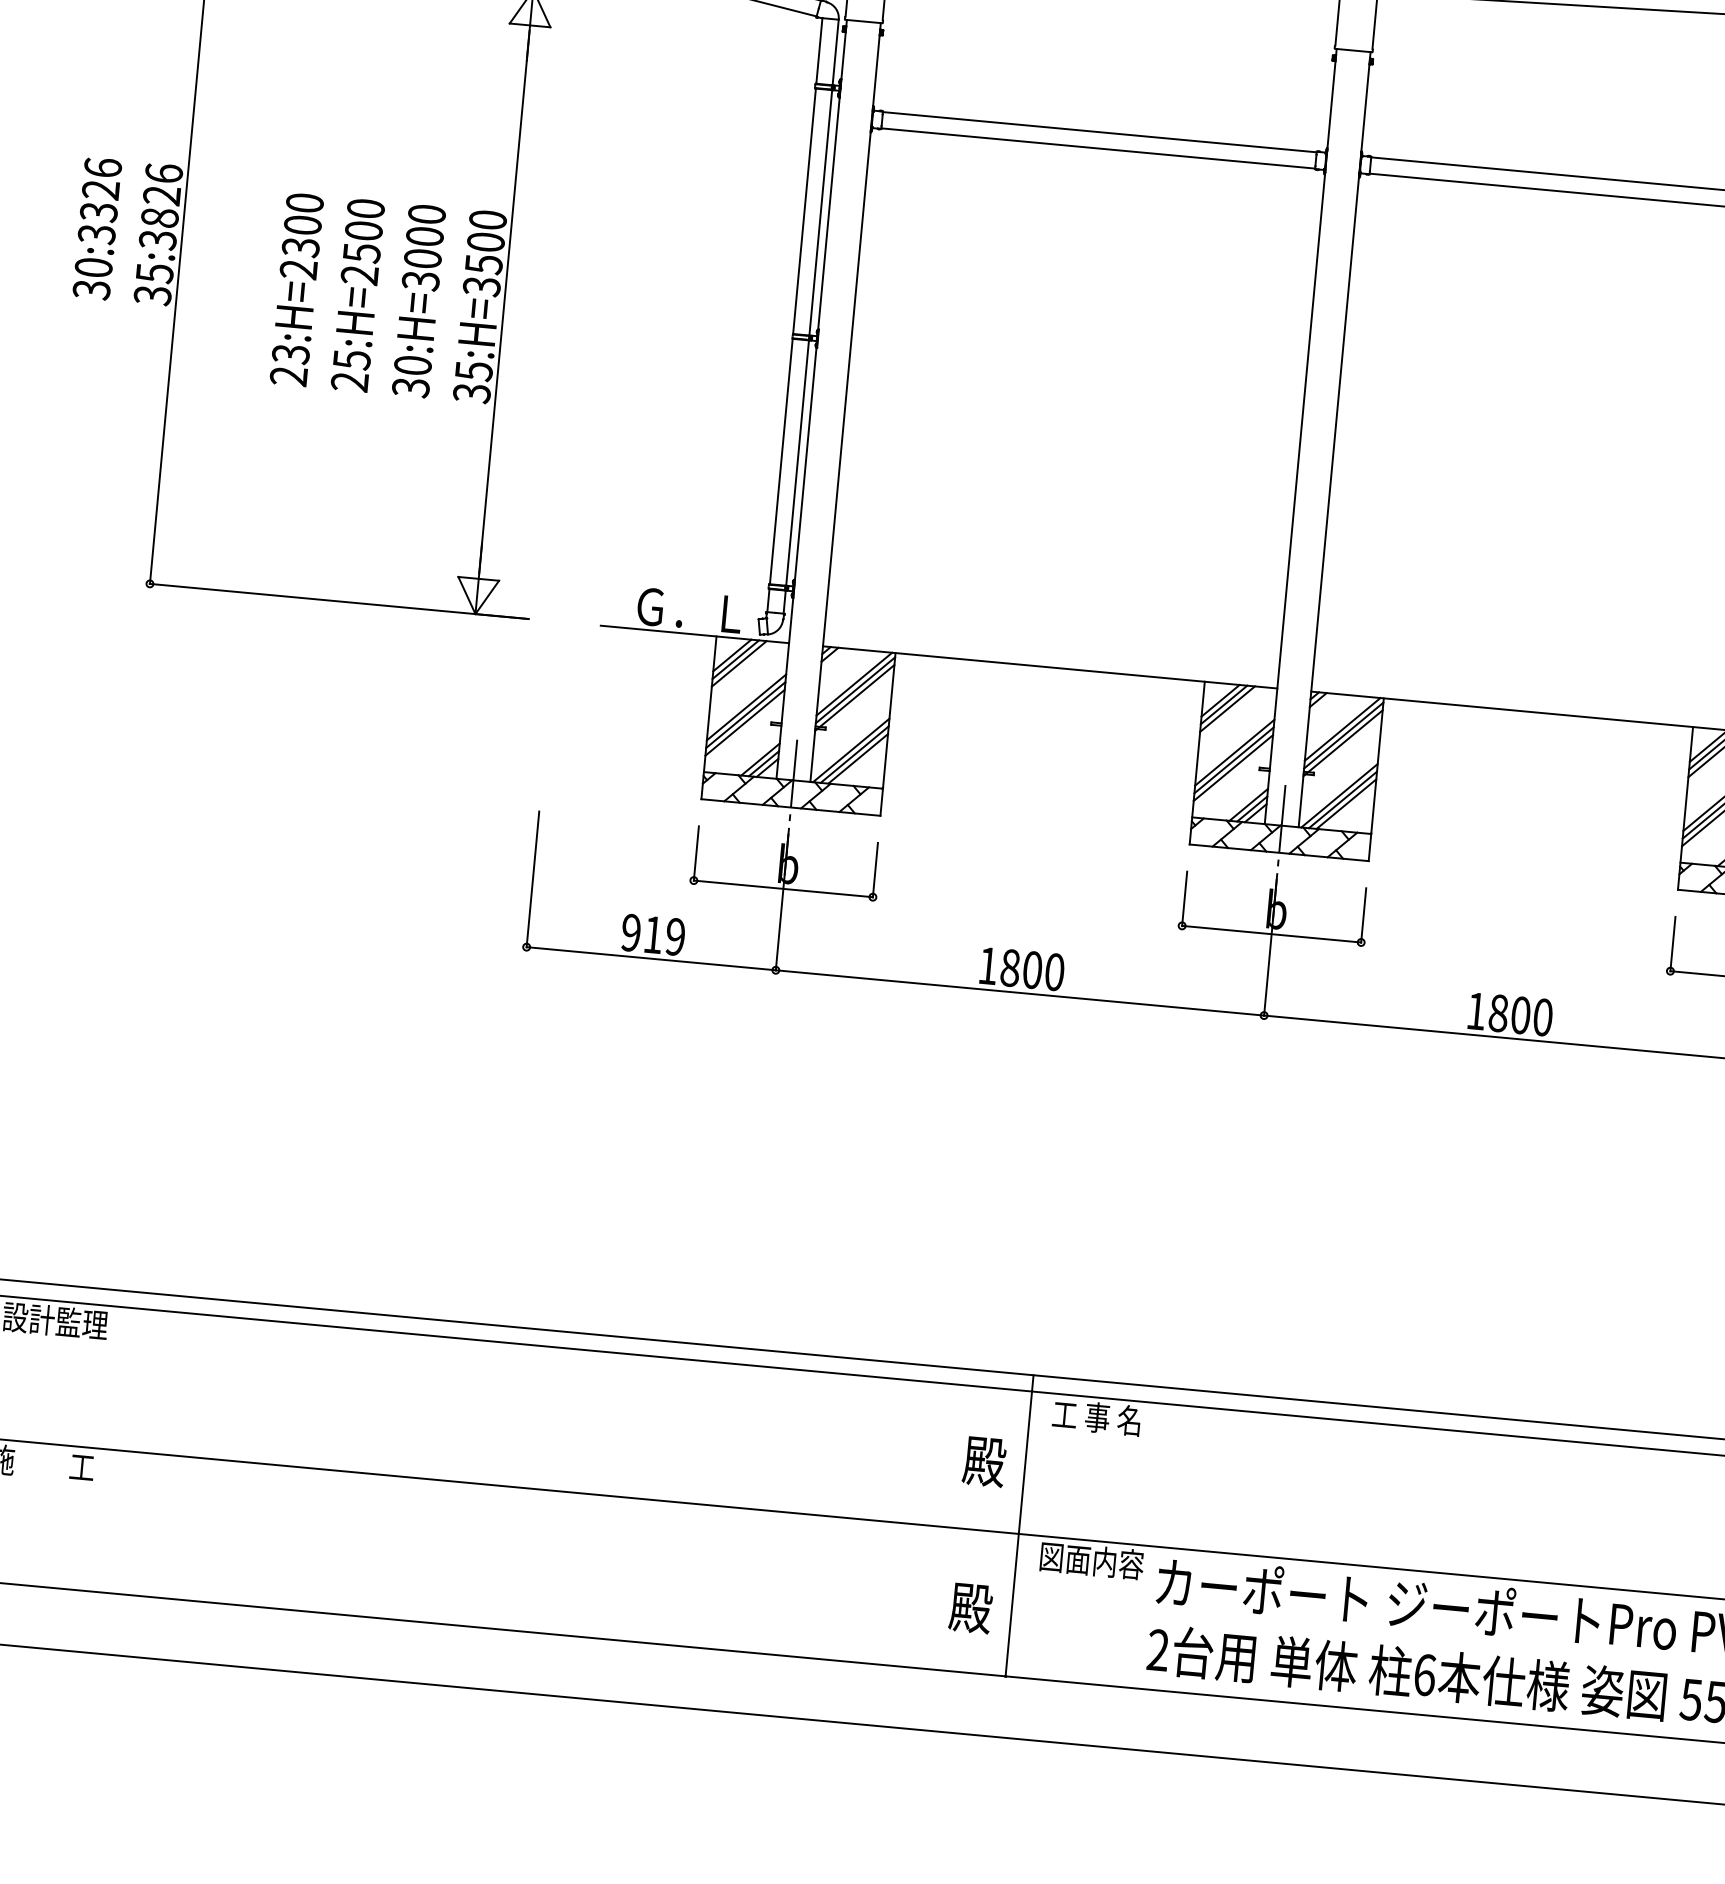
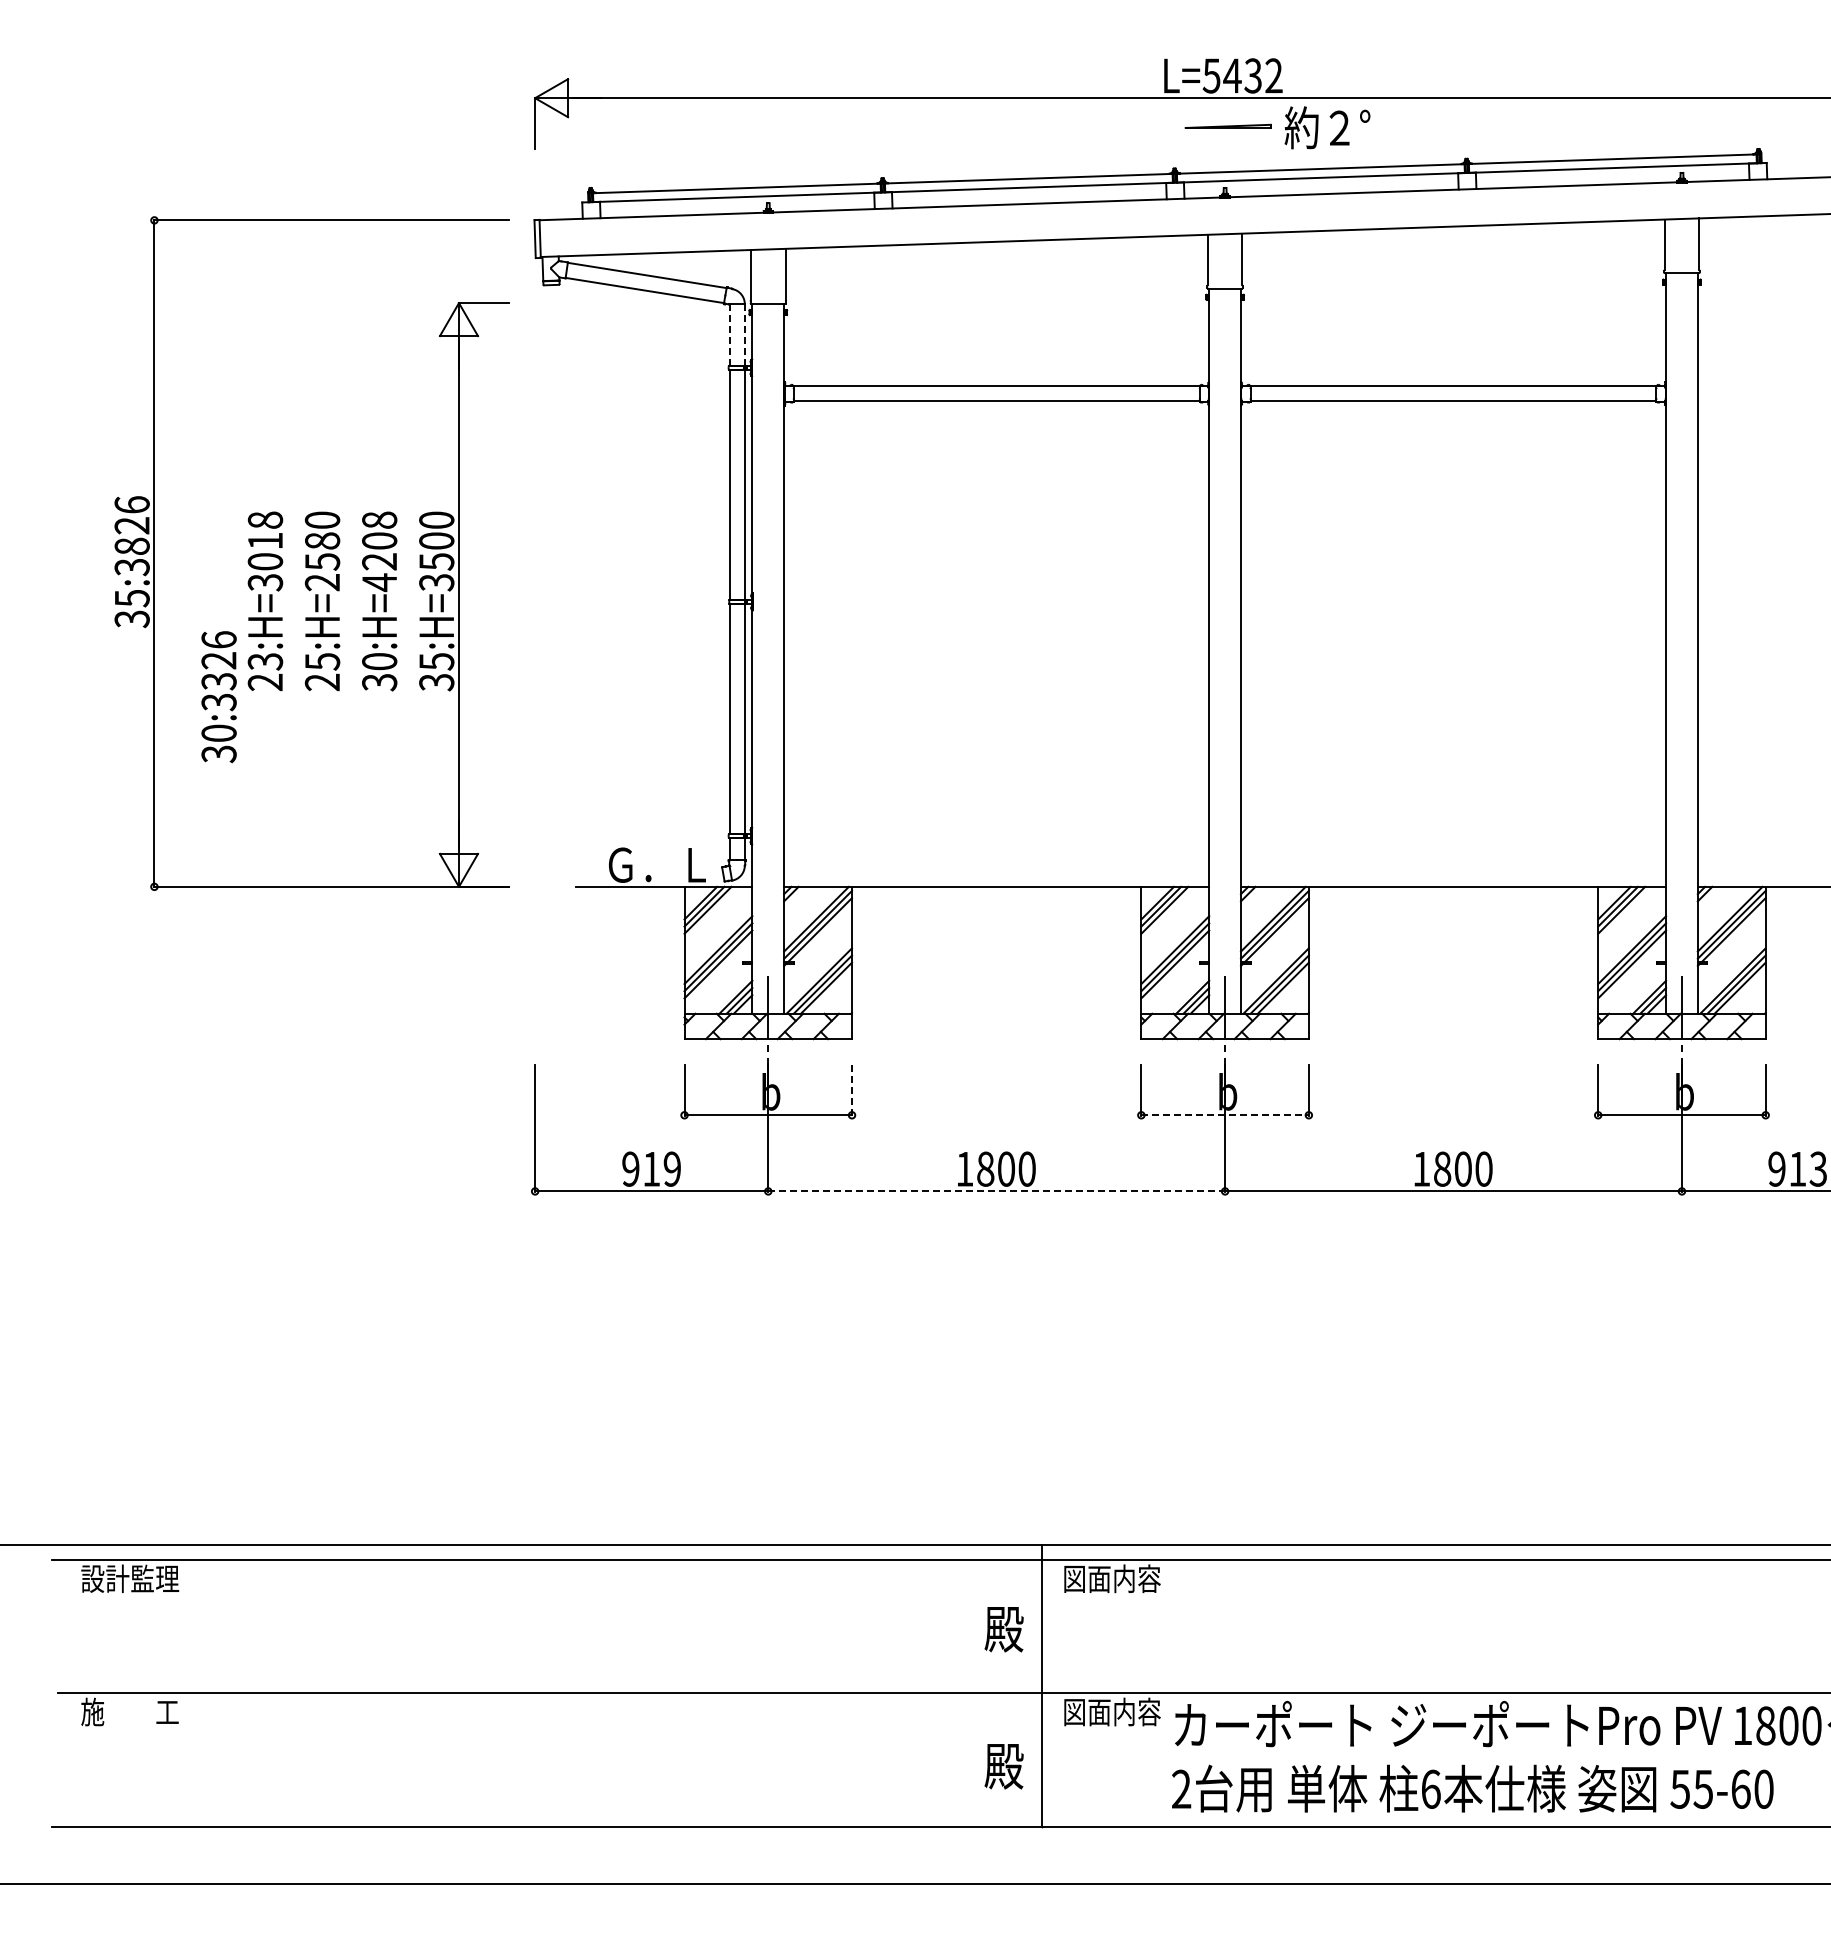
line: (819, 50) -> (729, 334), solid -> dashed
line: (835, 52) -> (744, 334), solid -> dashed
text: (96, 229) -> (218, 697), moved
text: (363, 230) -> (322, 540), 25:H=2500 -> 25:H=2580
text: (301, 236) -> (265, 551), 23:H=2300 -> 23:H=3018
text: (423, 247) -> (379, 551), 30:H=3000 -> 30:H=4208
line: (875, 870) -> (852, 1090), solid -> dashed
line: (1272, 934) -> (1225, 1115), solid -> dashed
line: (1020, 993) -> (997, 1191), solid -> dashed
text: (1104, 1418) -> (1111, 1578), 工 事 名 -> 図面内容

